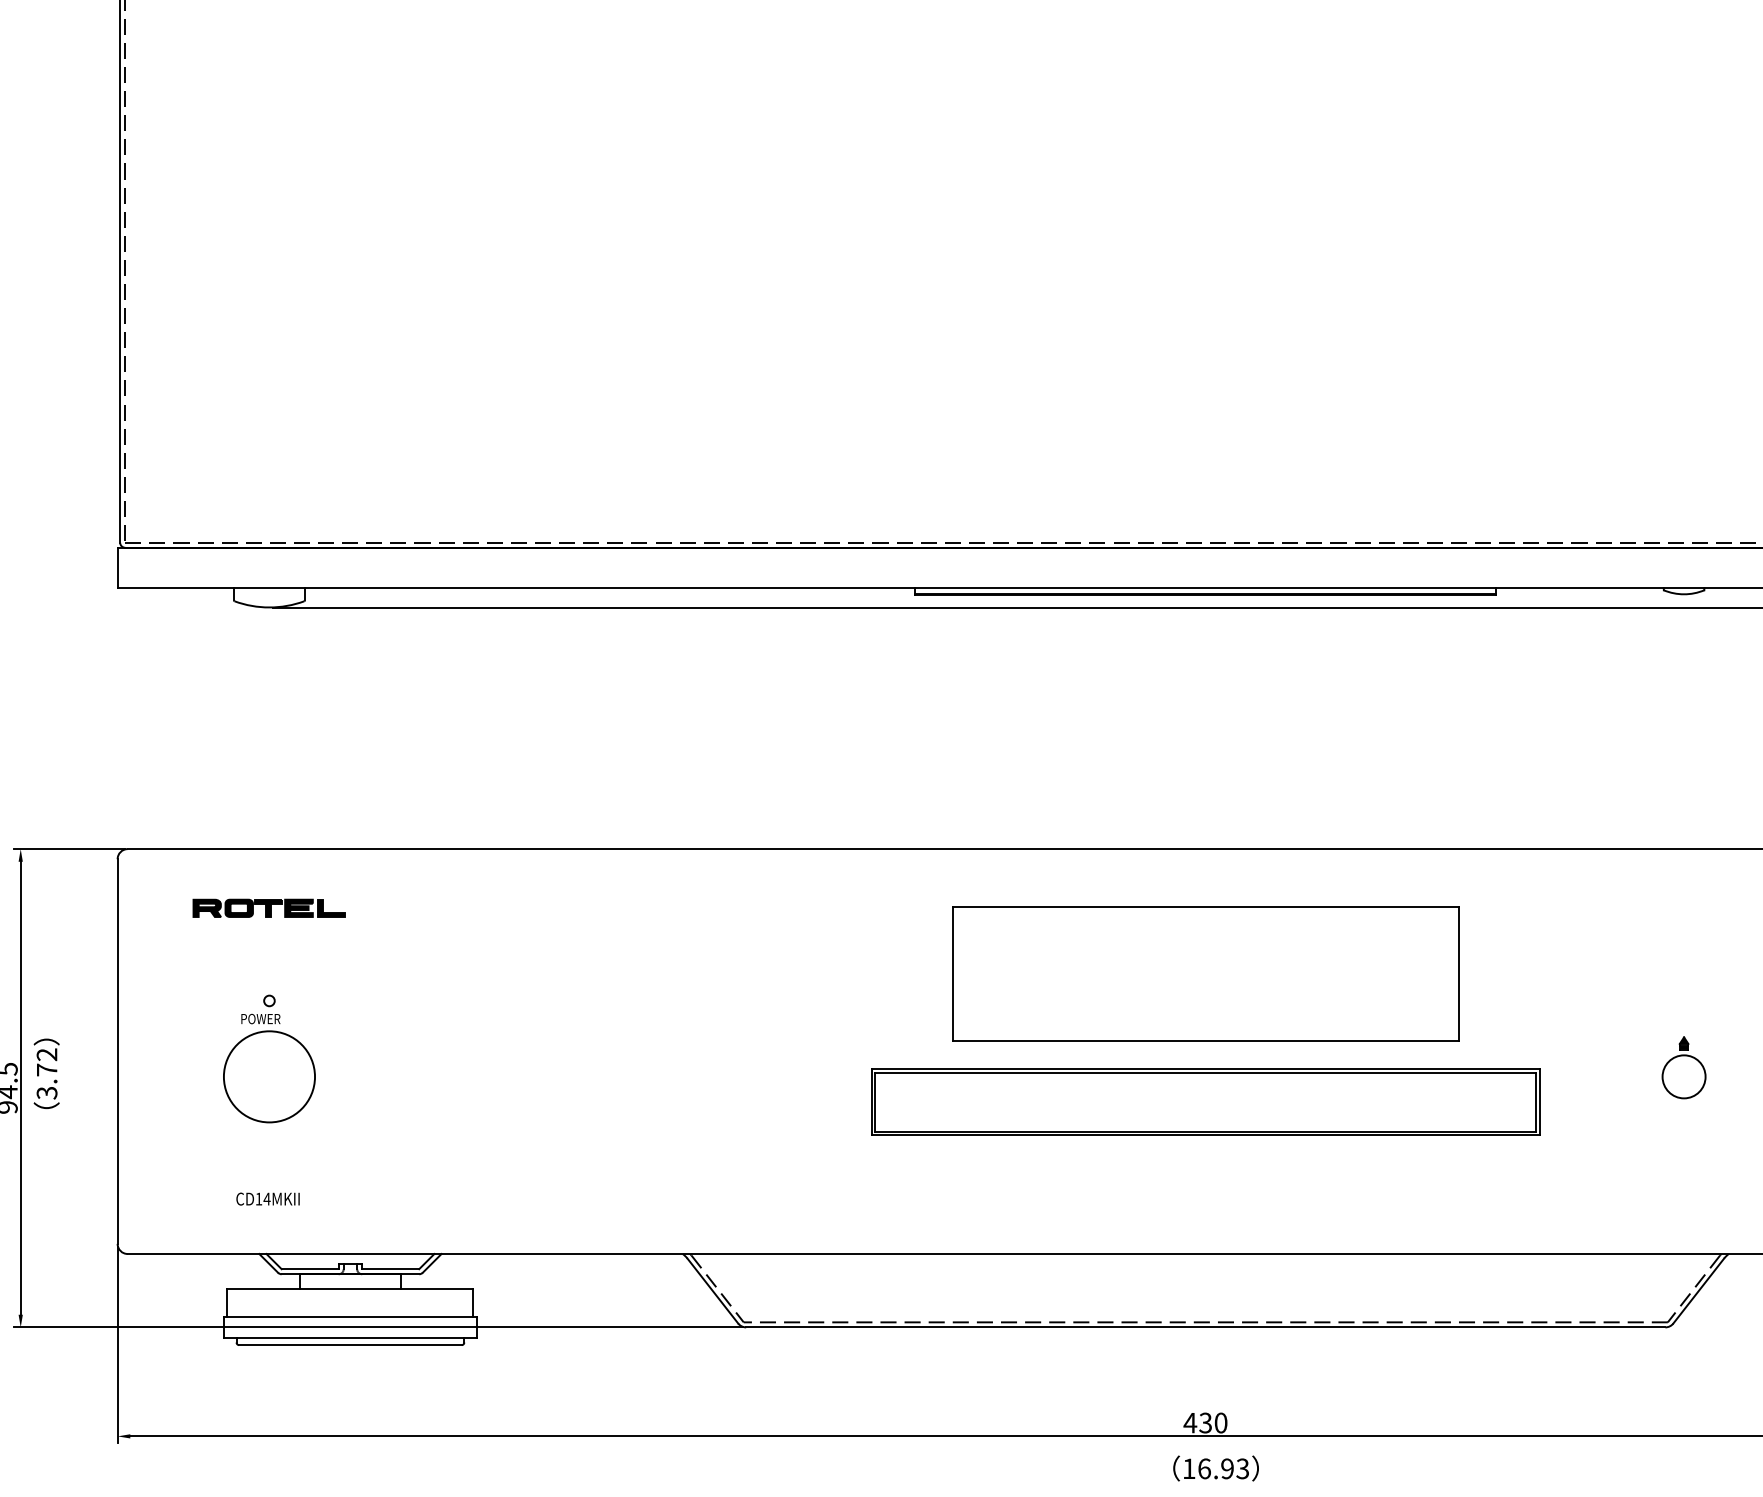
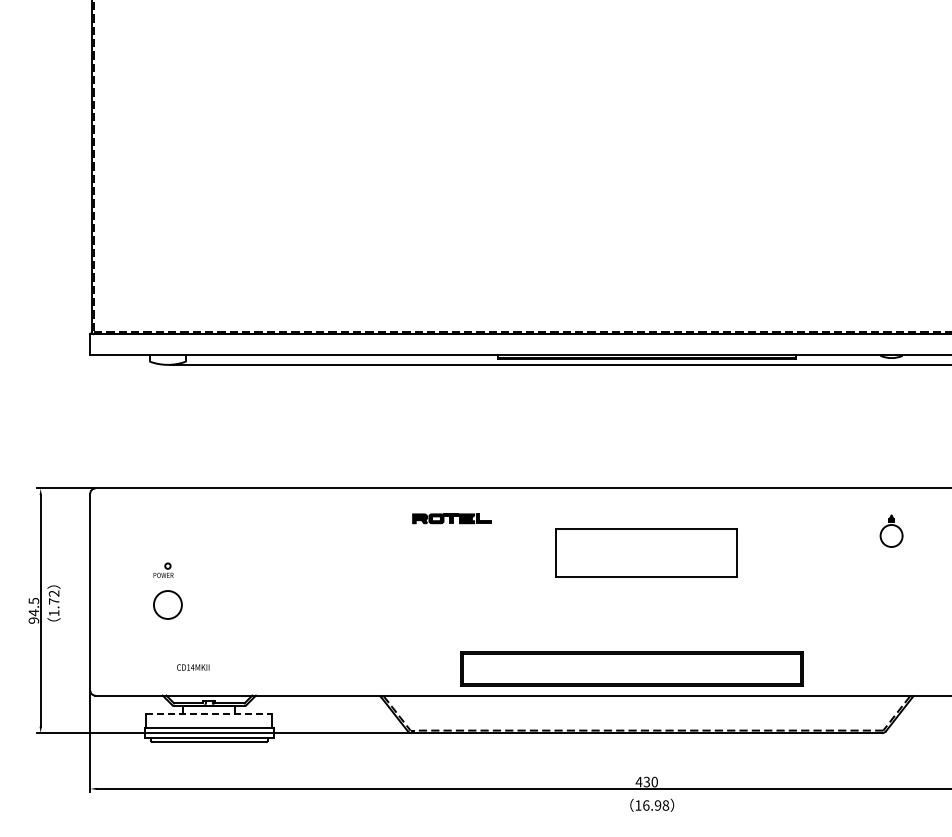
part: (268, 907) -> (451, 518), moved
part: (1204, 974) -> (646, 552), size x0.7
part: (1683, 1066) -> (891, 530), moved
circle: (268, 1075) -> (167, 604), size x0.6
text: (45, 1093) -> (53, 613), 3. -> 1.
part: (1204, 1101) -> (631, 668), moved
text: (268, 1199) -> (193, 667), moved
line: (350, 1288) -> (209, 713), solid -> dashed
text: (1242, 1468) -> (665, 805), 3 -> 8

